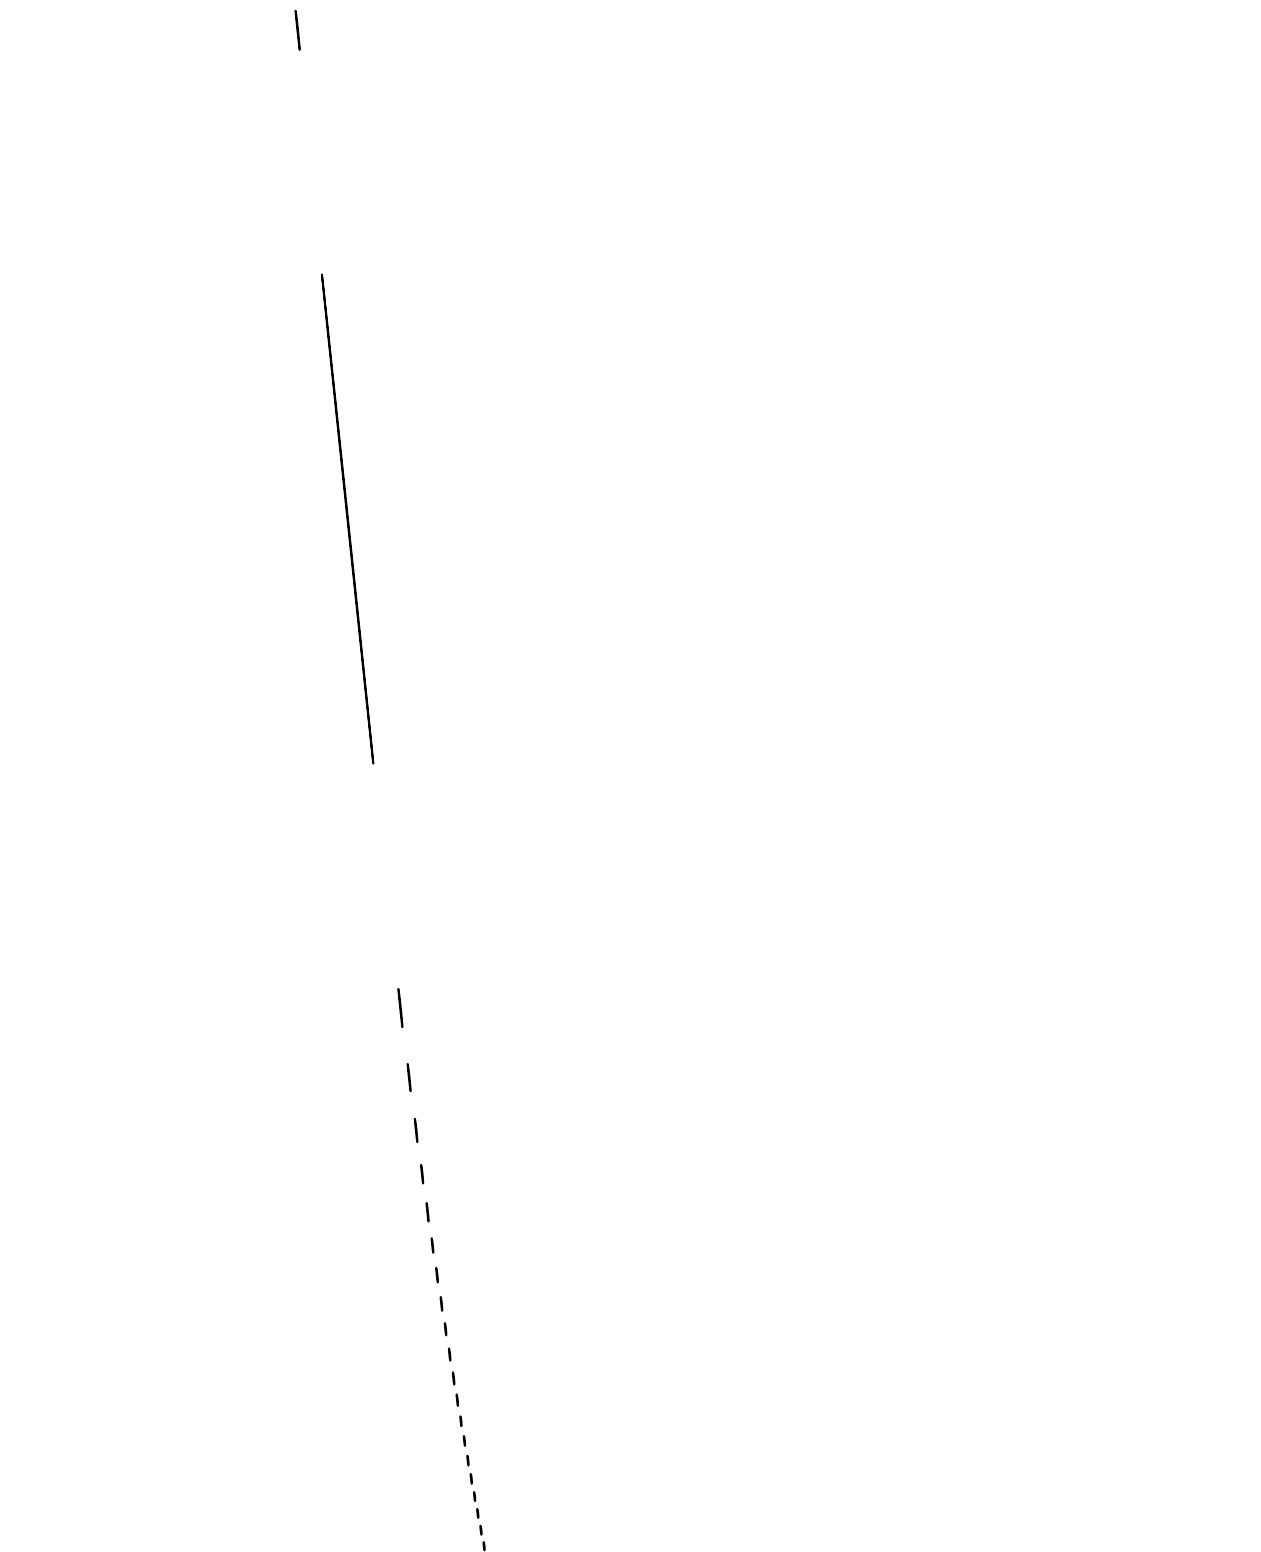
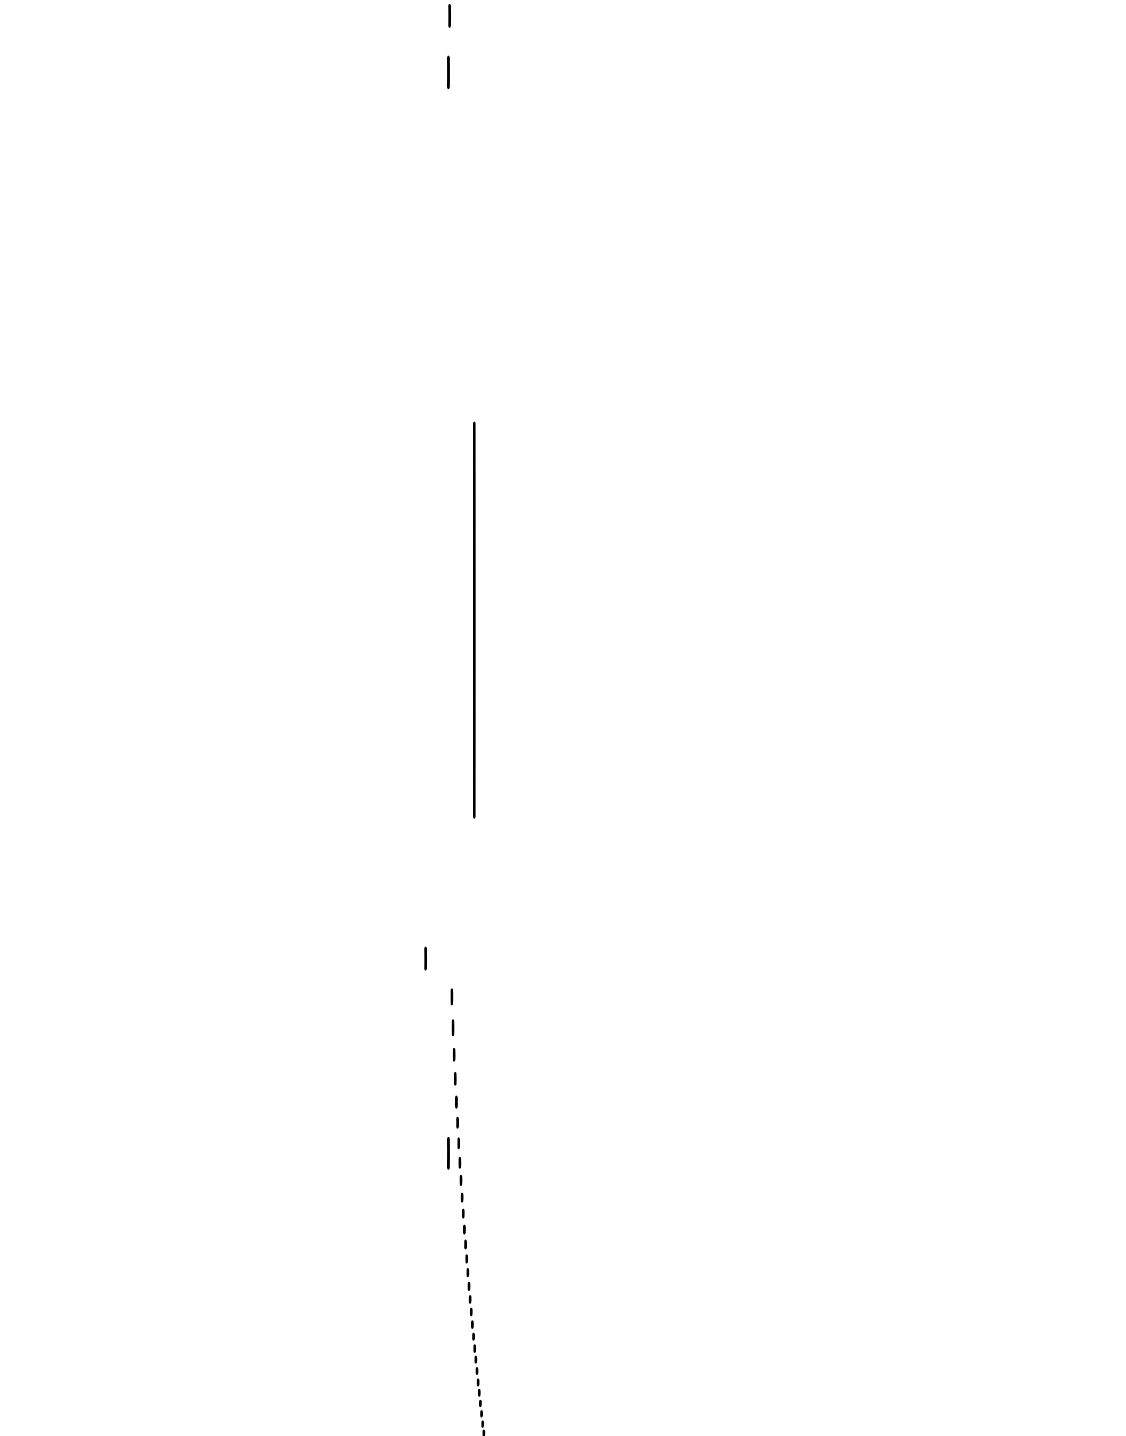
line: (347, 518) -> (474, 619), moved
line: (400, 1008) -> (448, 1153), moved
line: (409, 1077) -> (425, 958), moved
line: (415, 1130) -> (450, 961), removed

